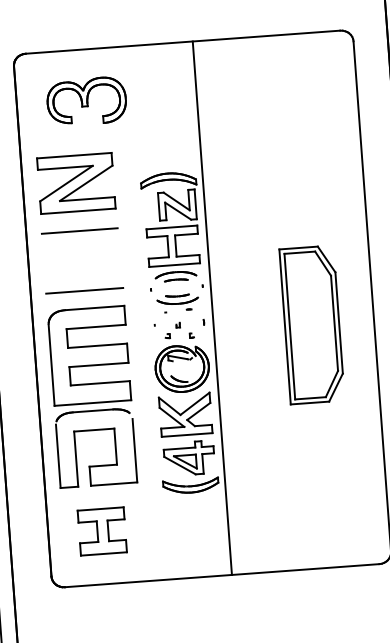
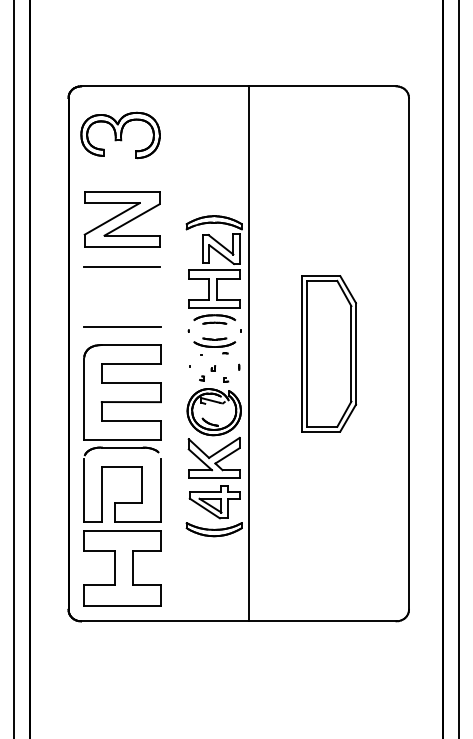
part: (86, 101) -> (120, 135), moved
part: (312, 324) -> (329, 353), moved
part: (102, 531) -> (122, 568), size x1.67

